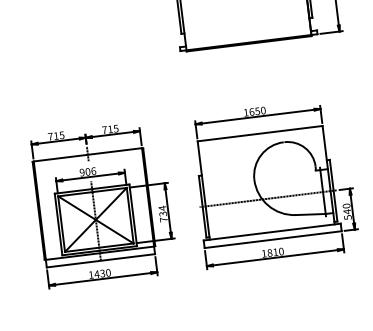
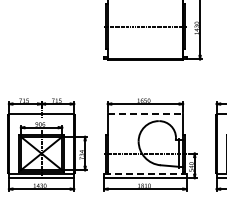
line: (260, 133) -> (145, 114), solid -> dashed
line: (272, 231) -> (145, 173), solid -> dashed

